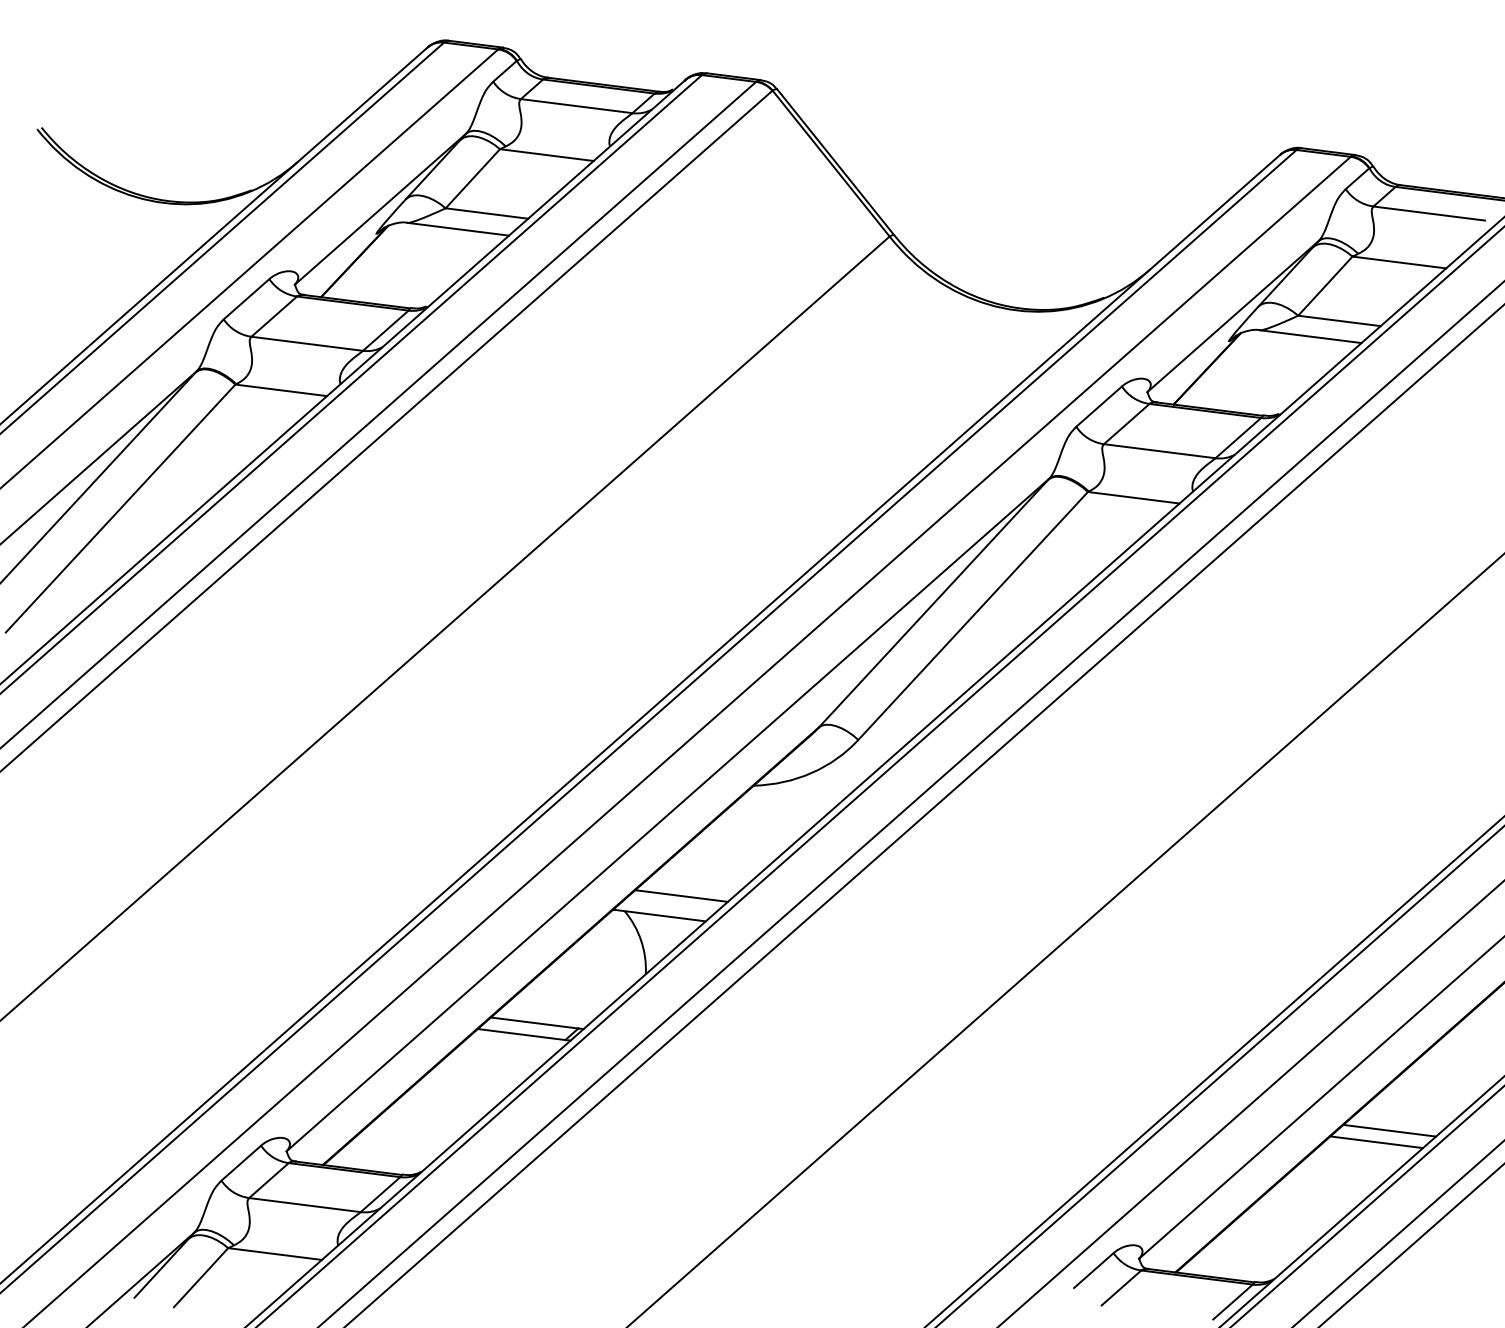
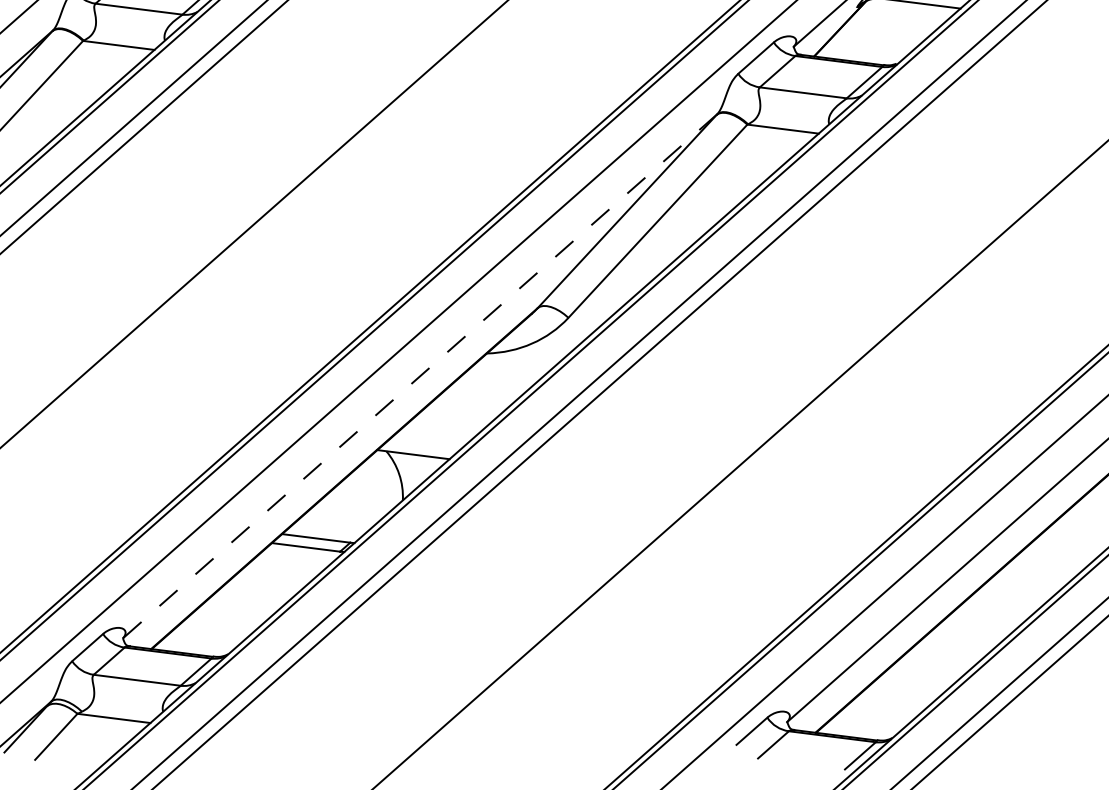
line: (667, 815) -> (419, 376), solid -> dashed
line: (681, 895) -> (430, 439), removed
line: (1389, 1130) -> (982, 622), removed
line: (1376, 1142) -> (972, 631), removed

